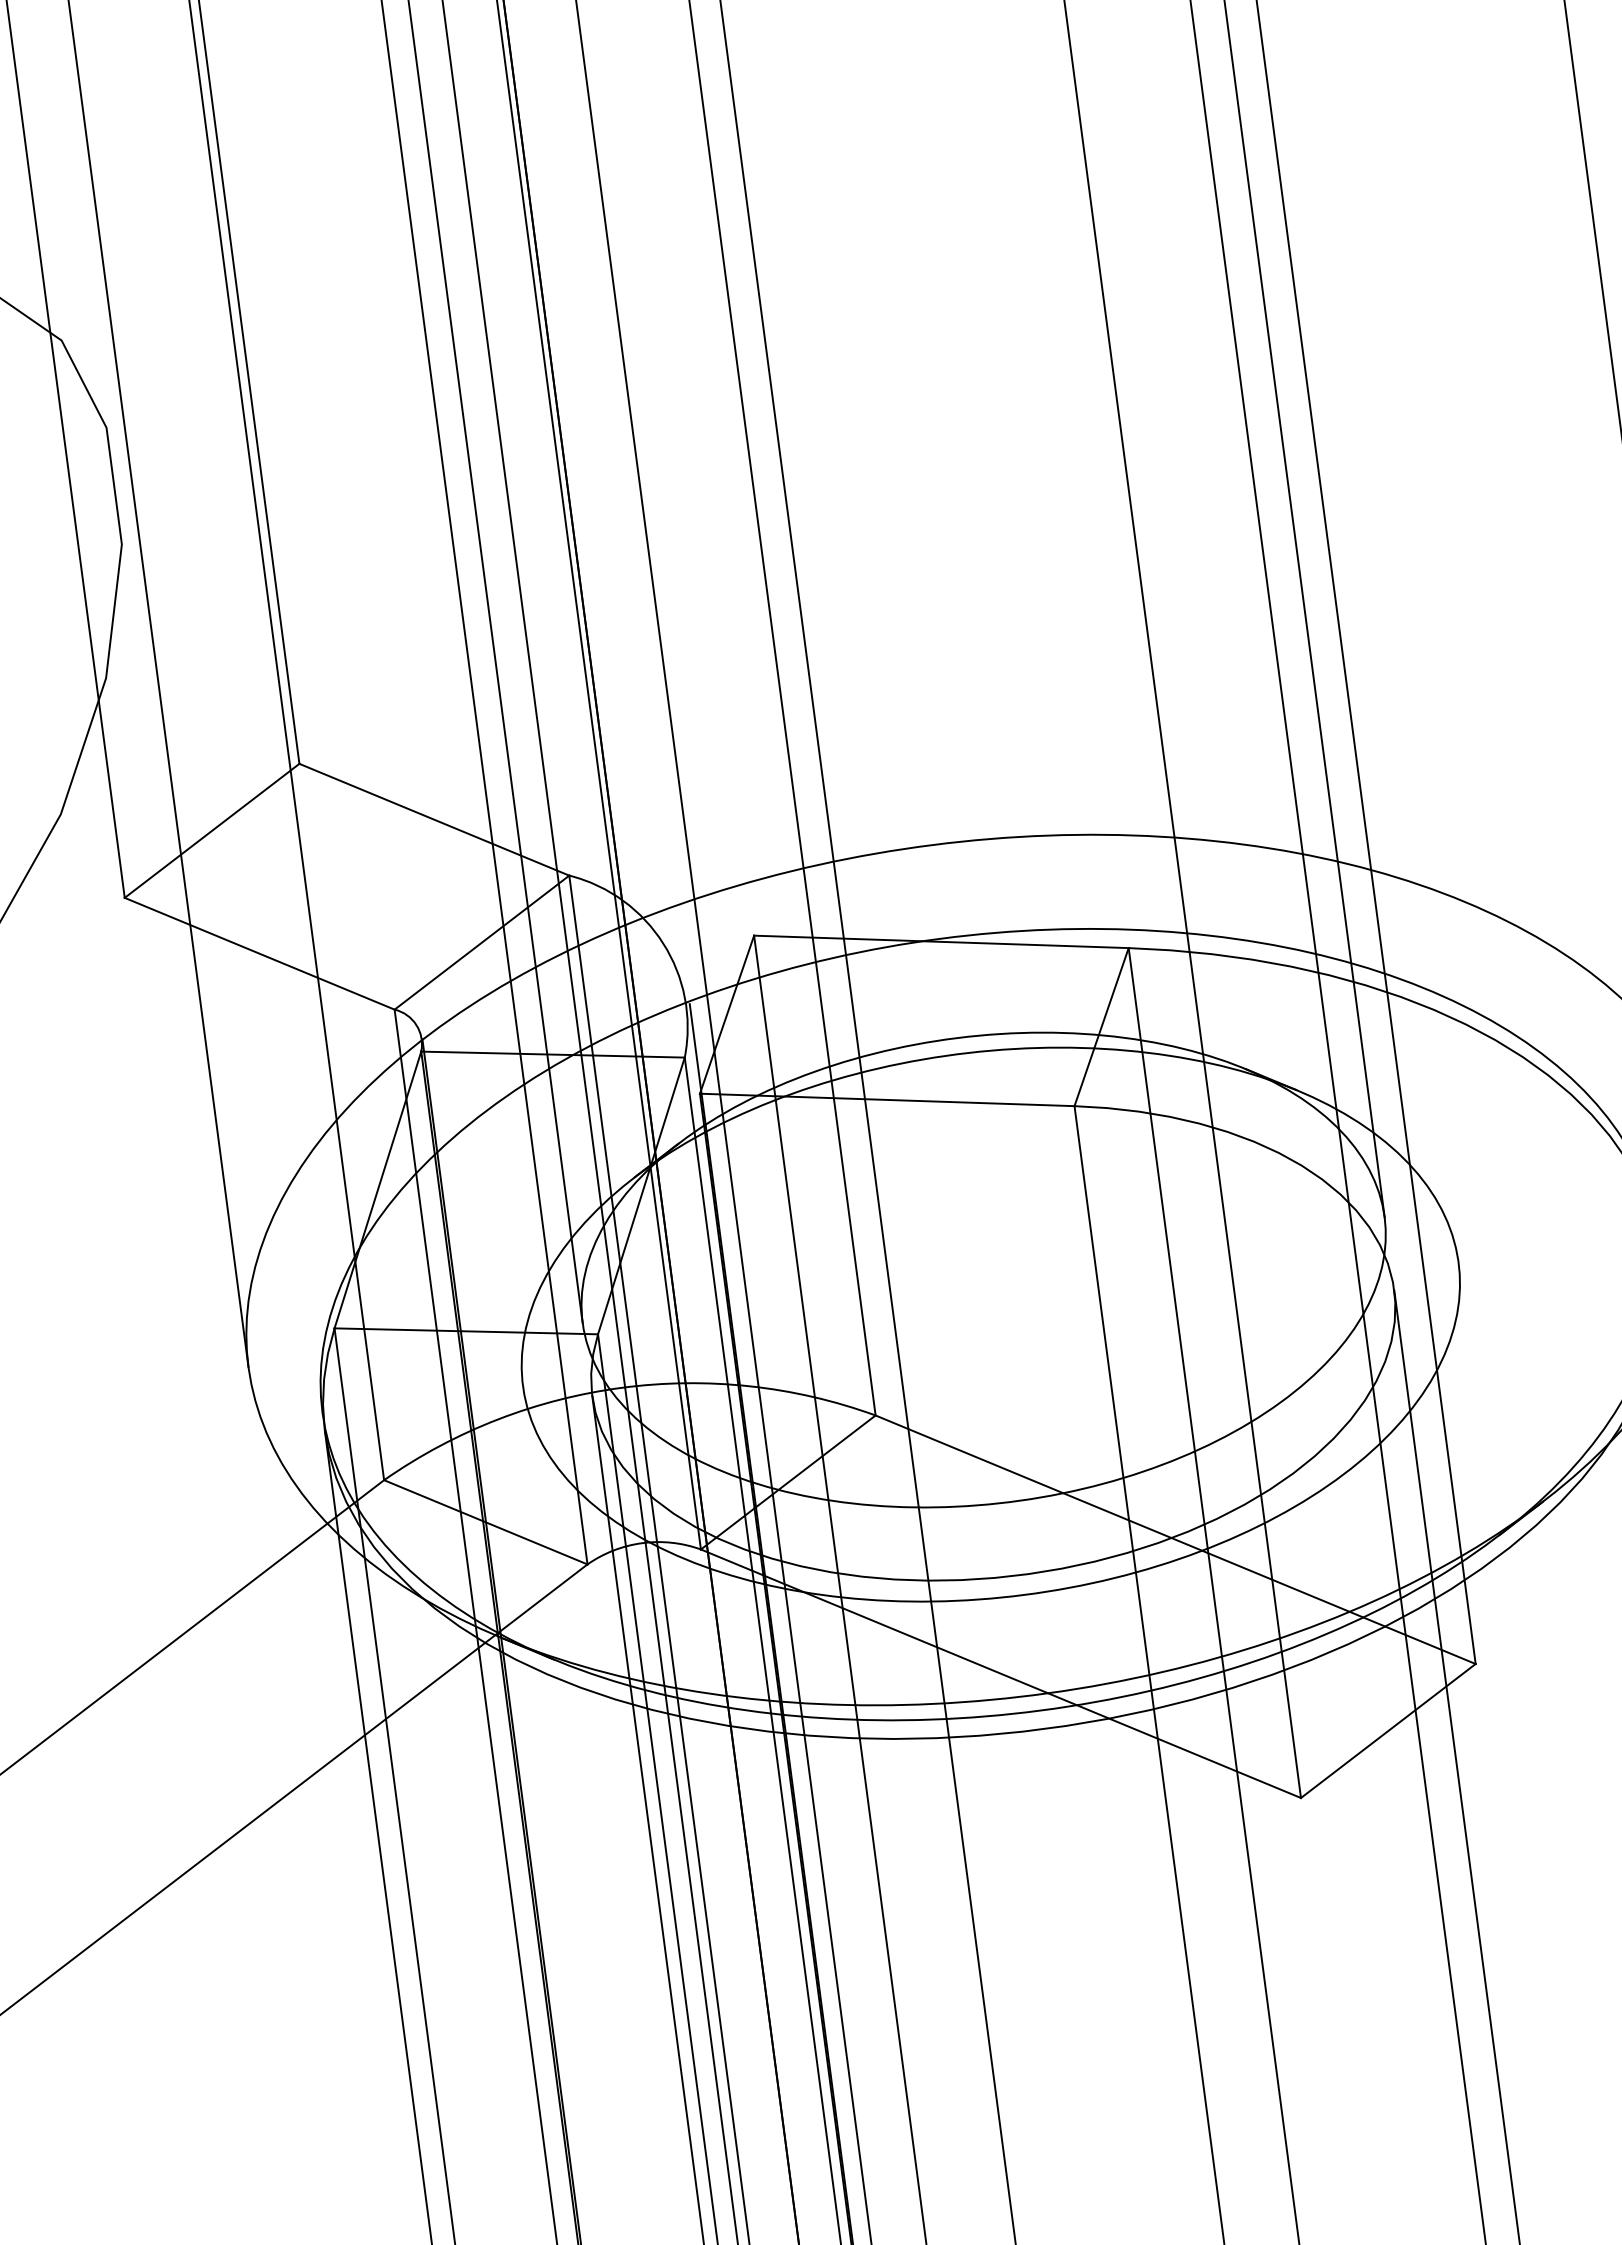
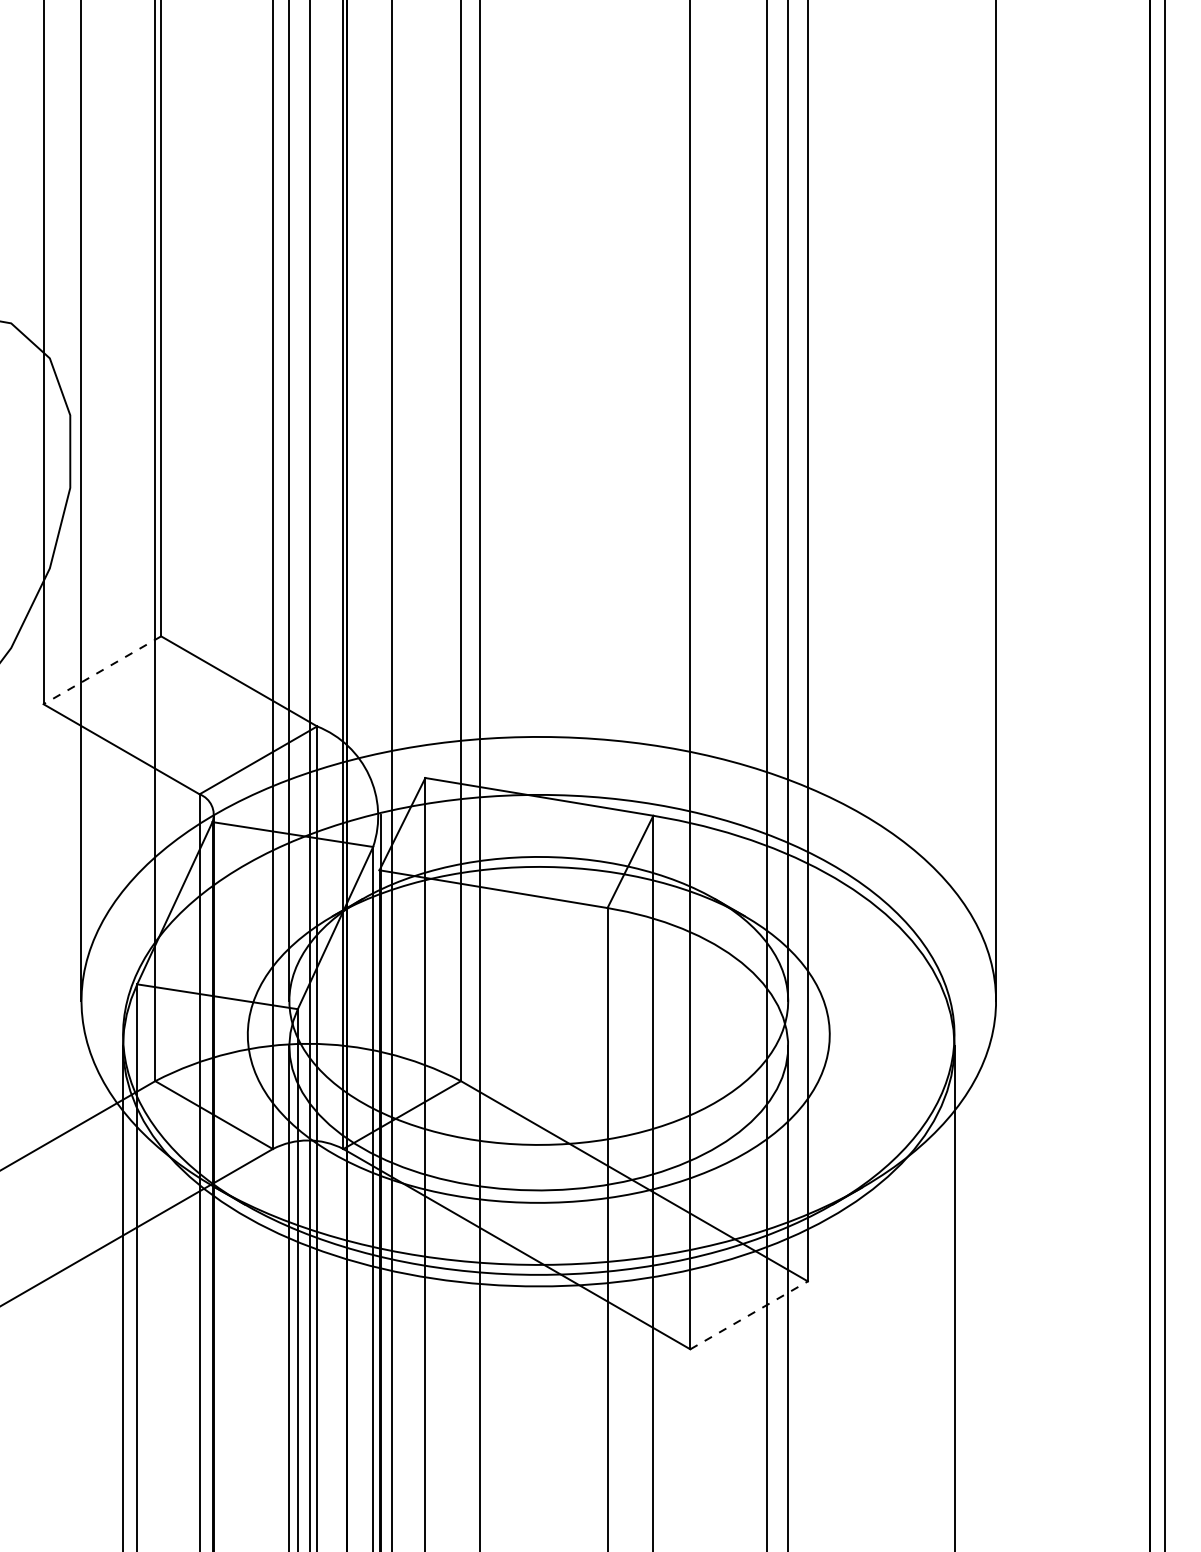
line: (212, 831) -> (102, 670), solid -> dashed
line: (1388, 1731) -> (749, 1315), solid -> dashed

